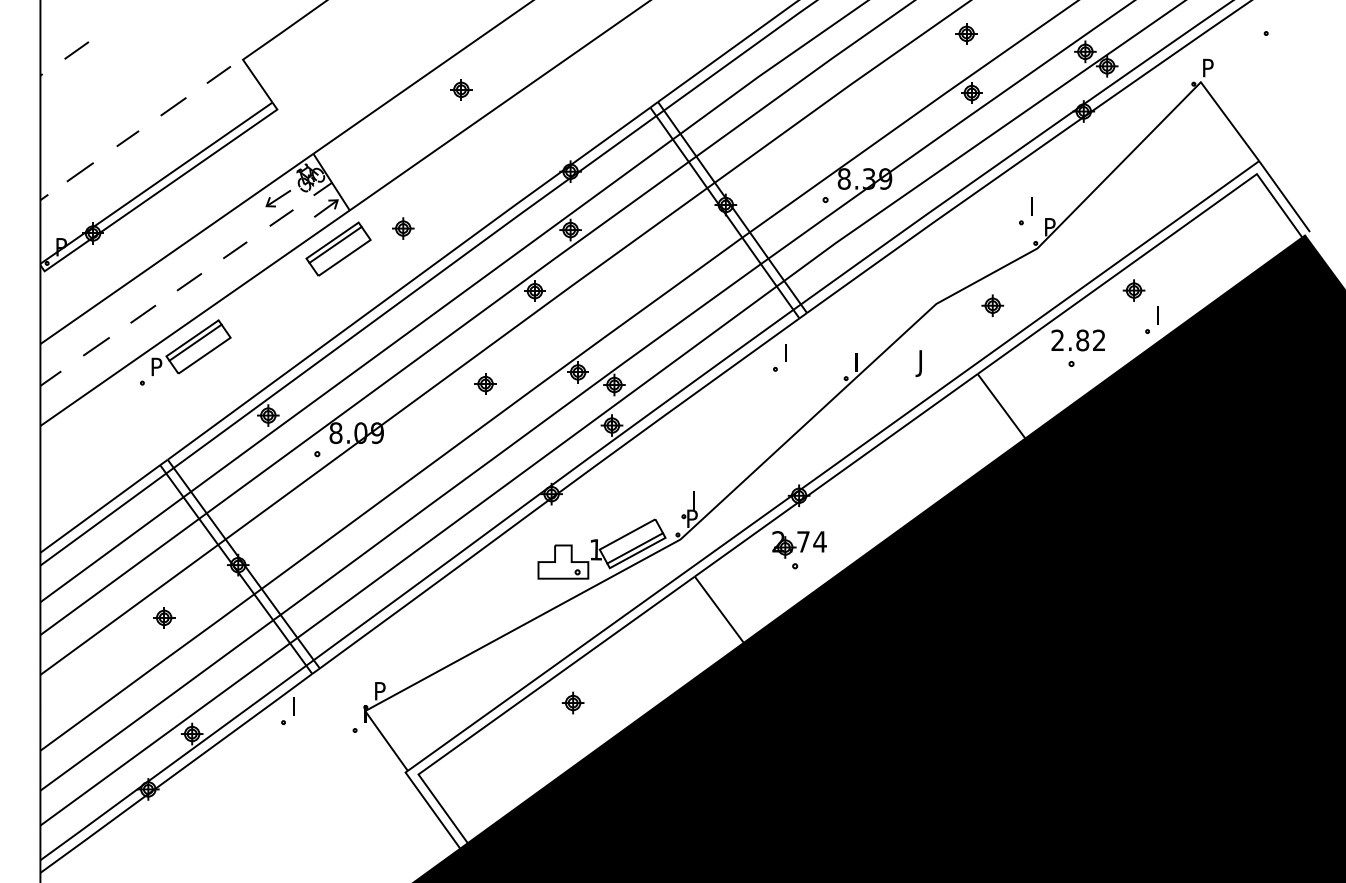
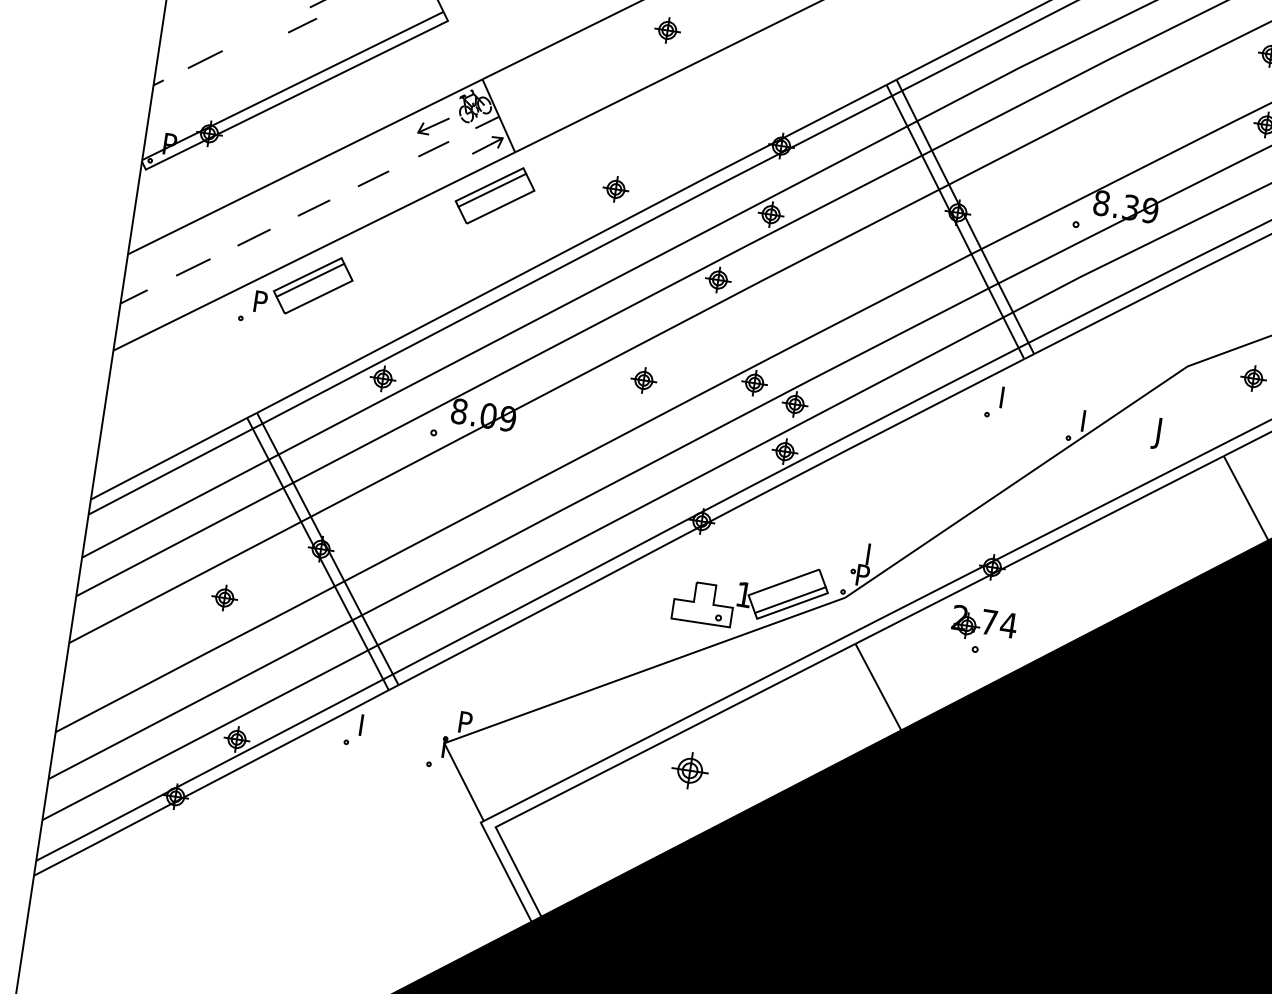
line: (127, 138) -> (302, 25), moved
part: (403, 228) -> (616, 189), moved
part: (572, 702) -> (689, 770), size x1.4

